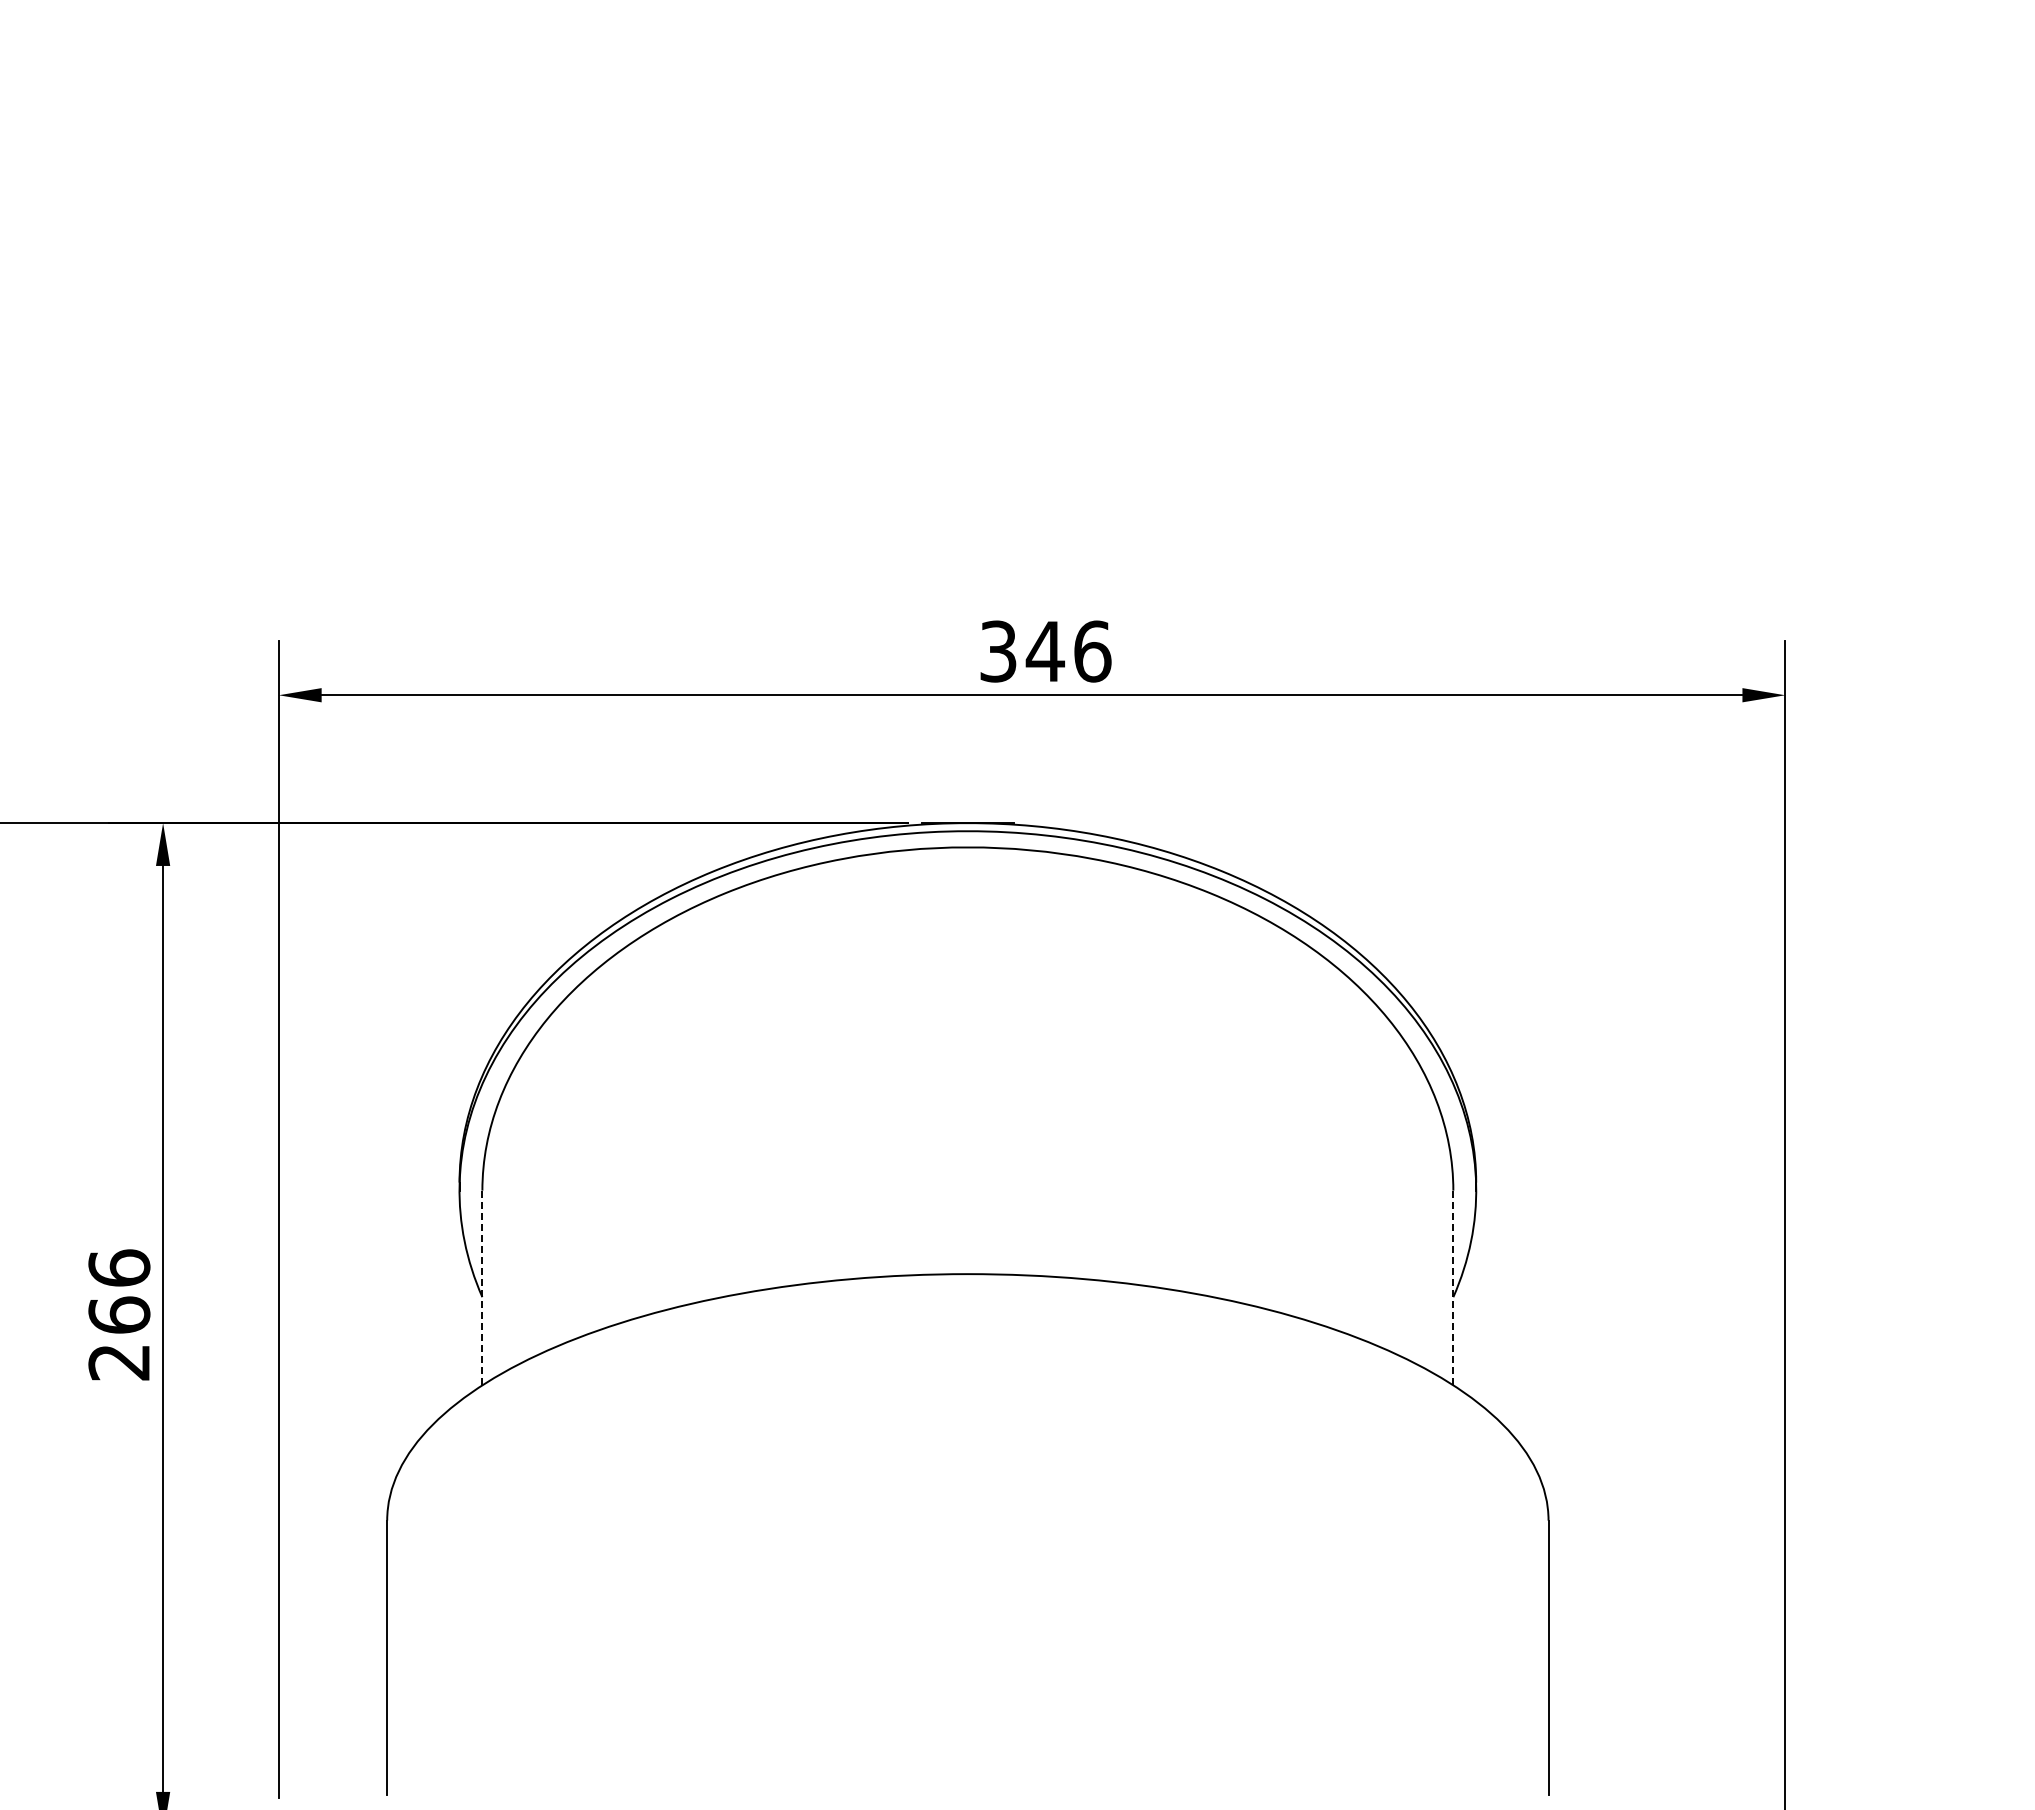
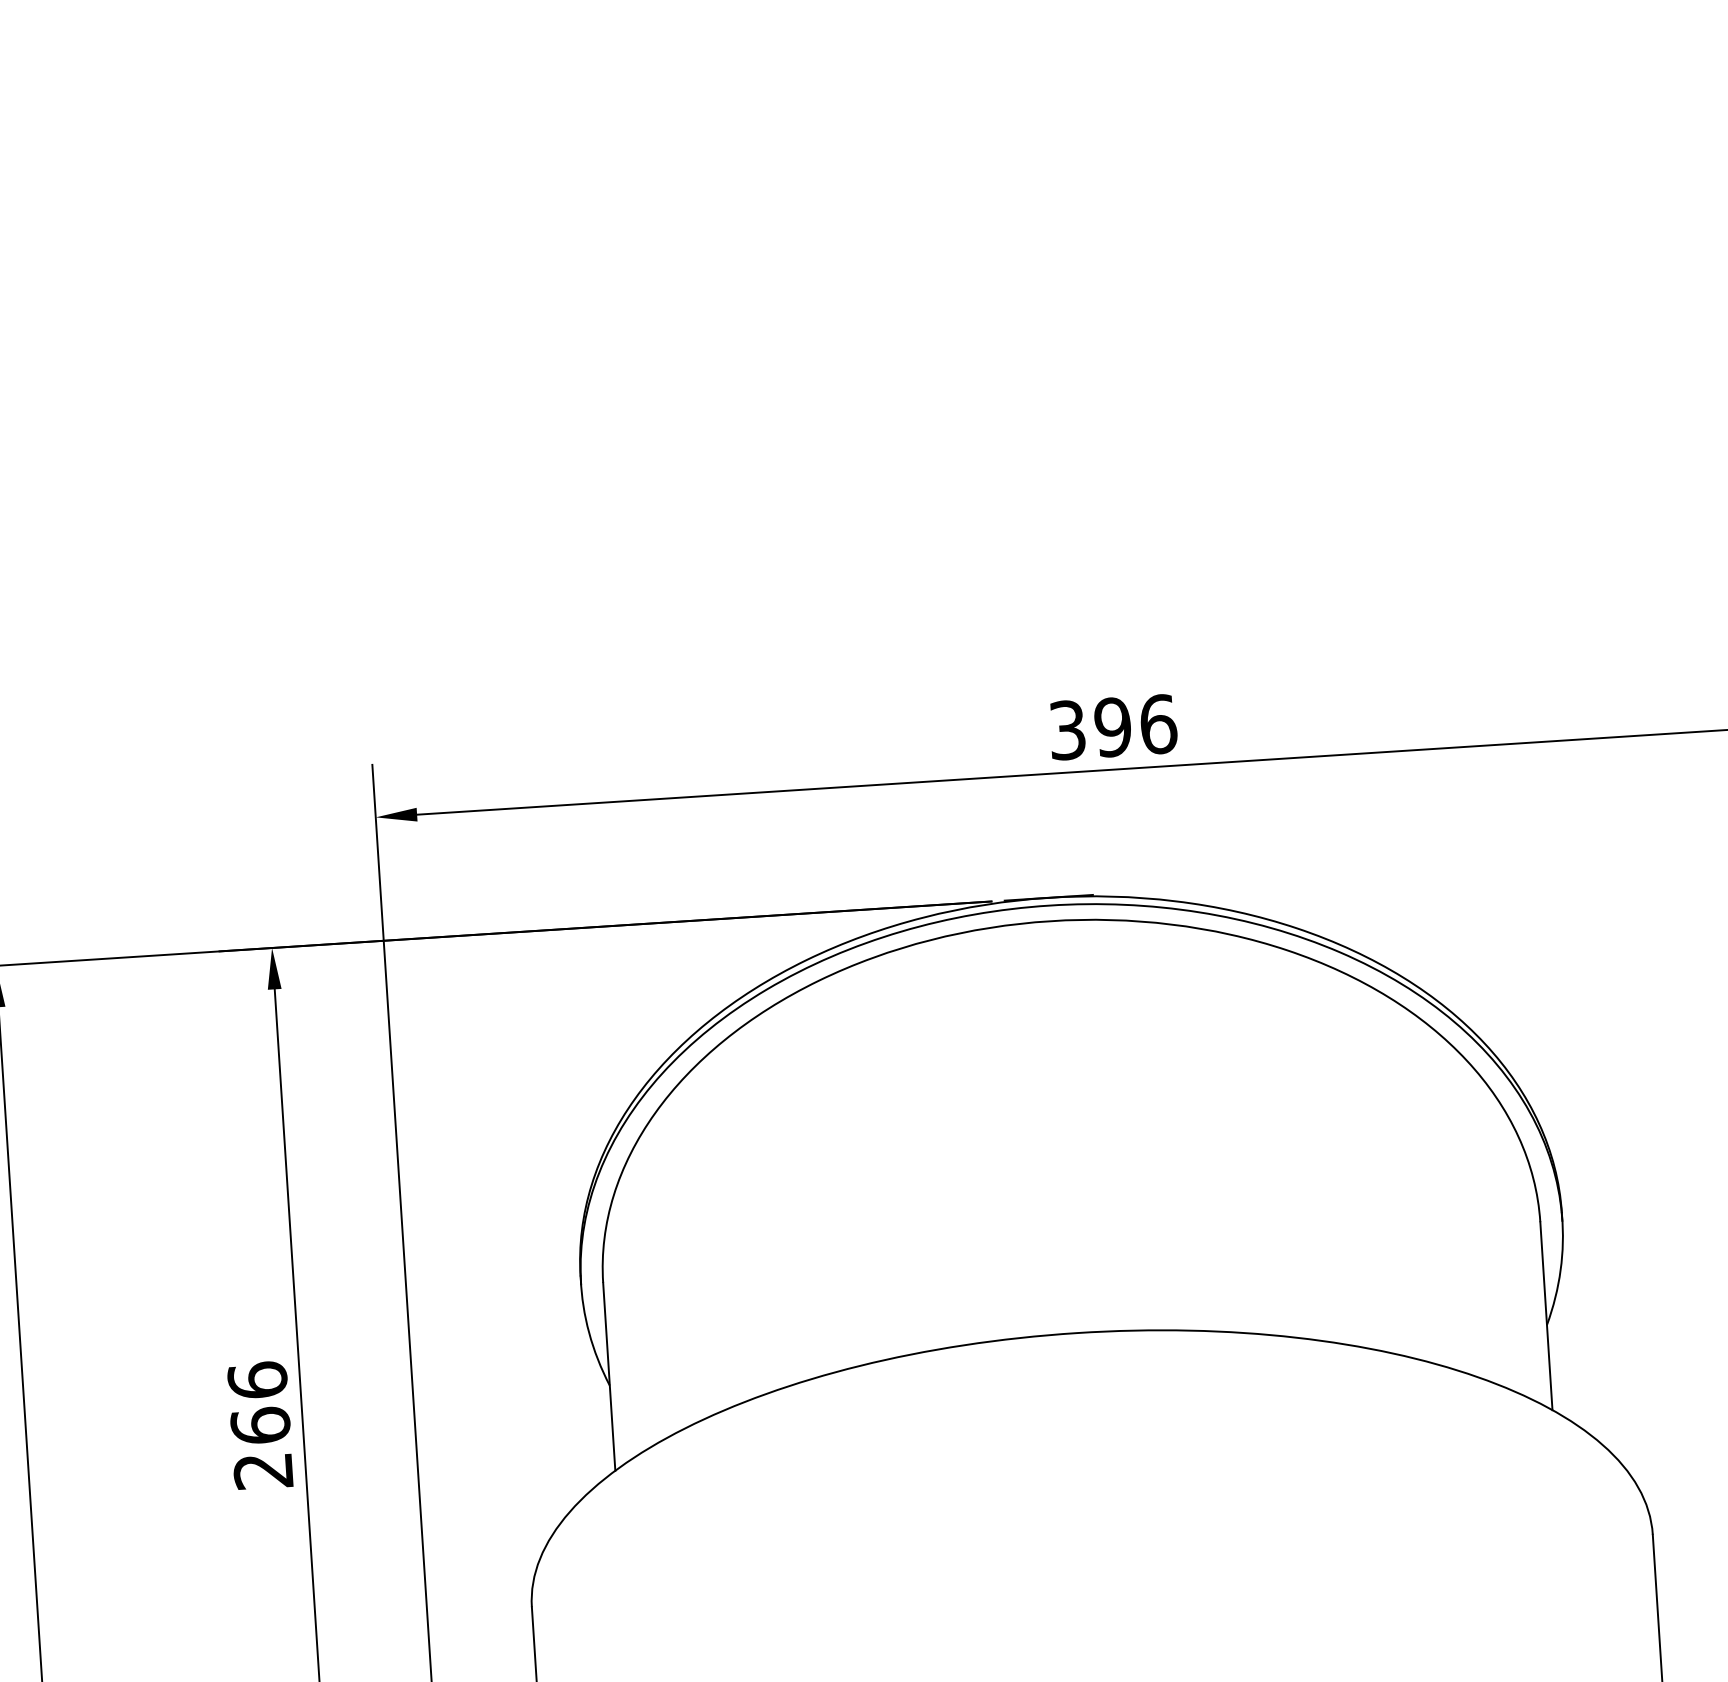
text: (1045, 651) -> (1113, 727), 346 -> 396
line: (482, 1288) -> (609, 1377), dashed -> solid
line: (1453, 1288) -> (1546, 1316), dashed -> solid

